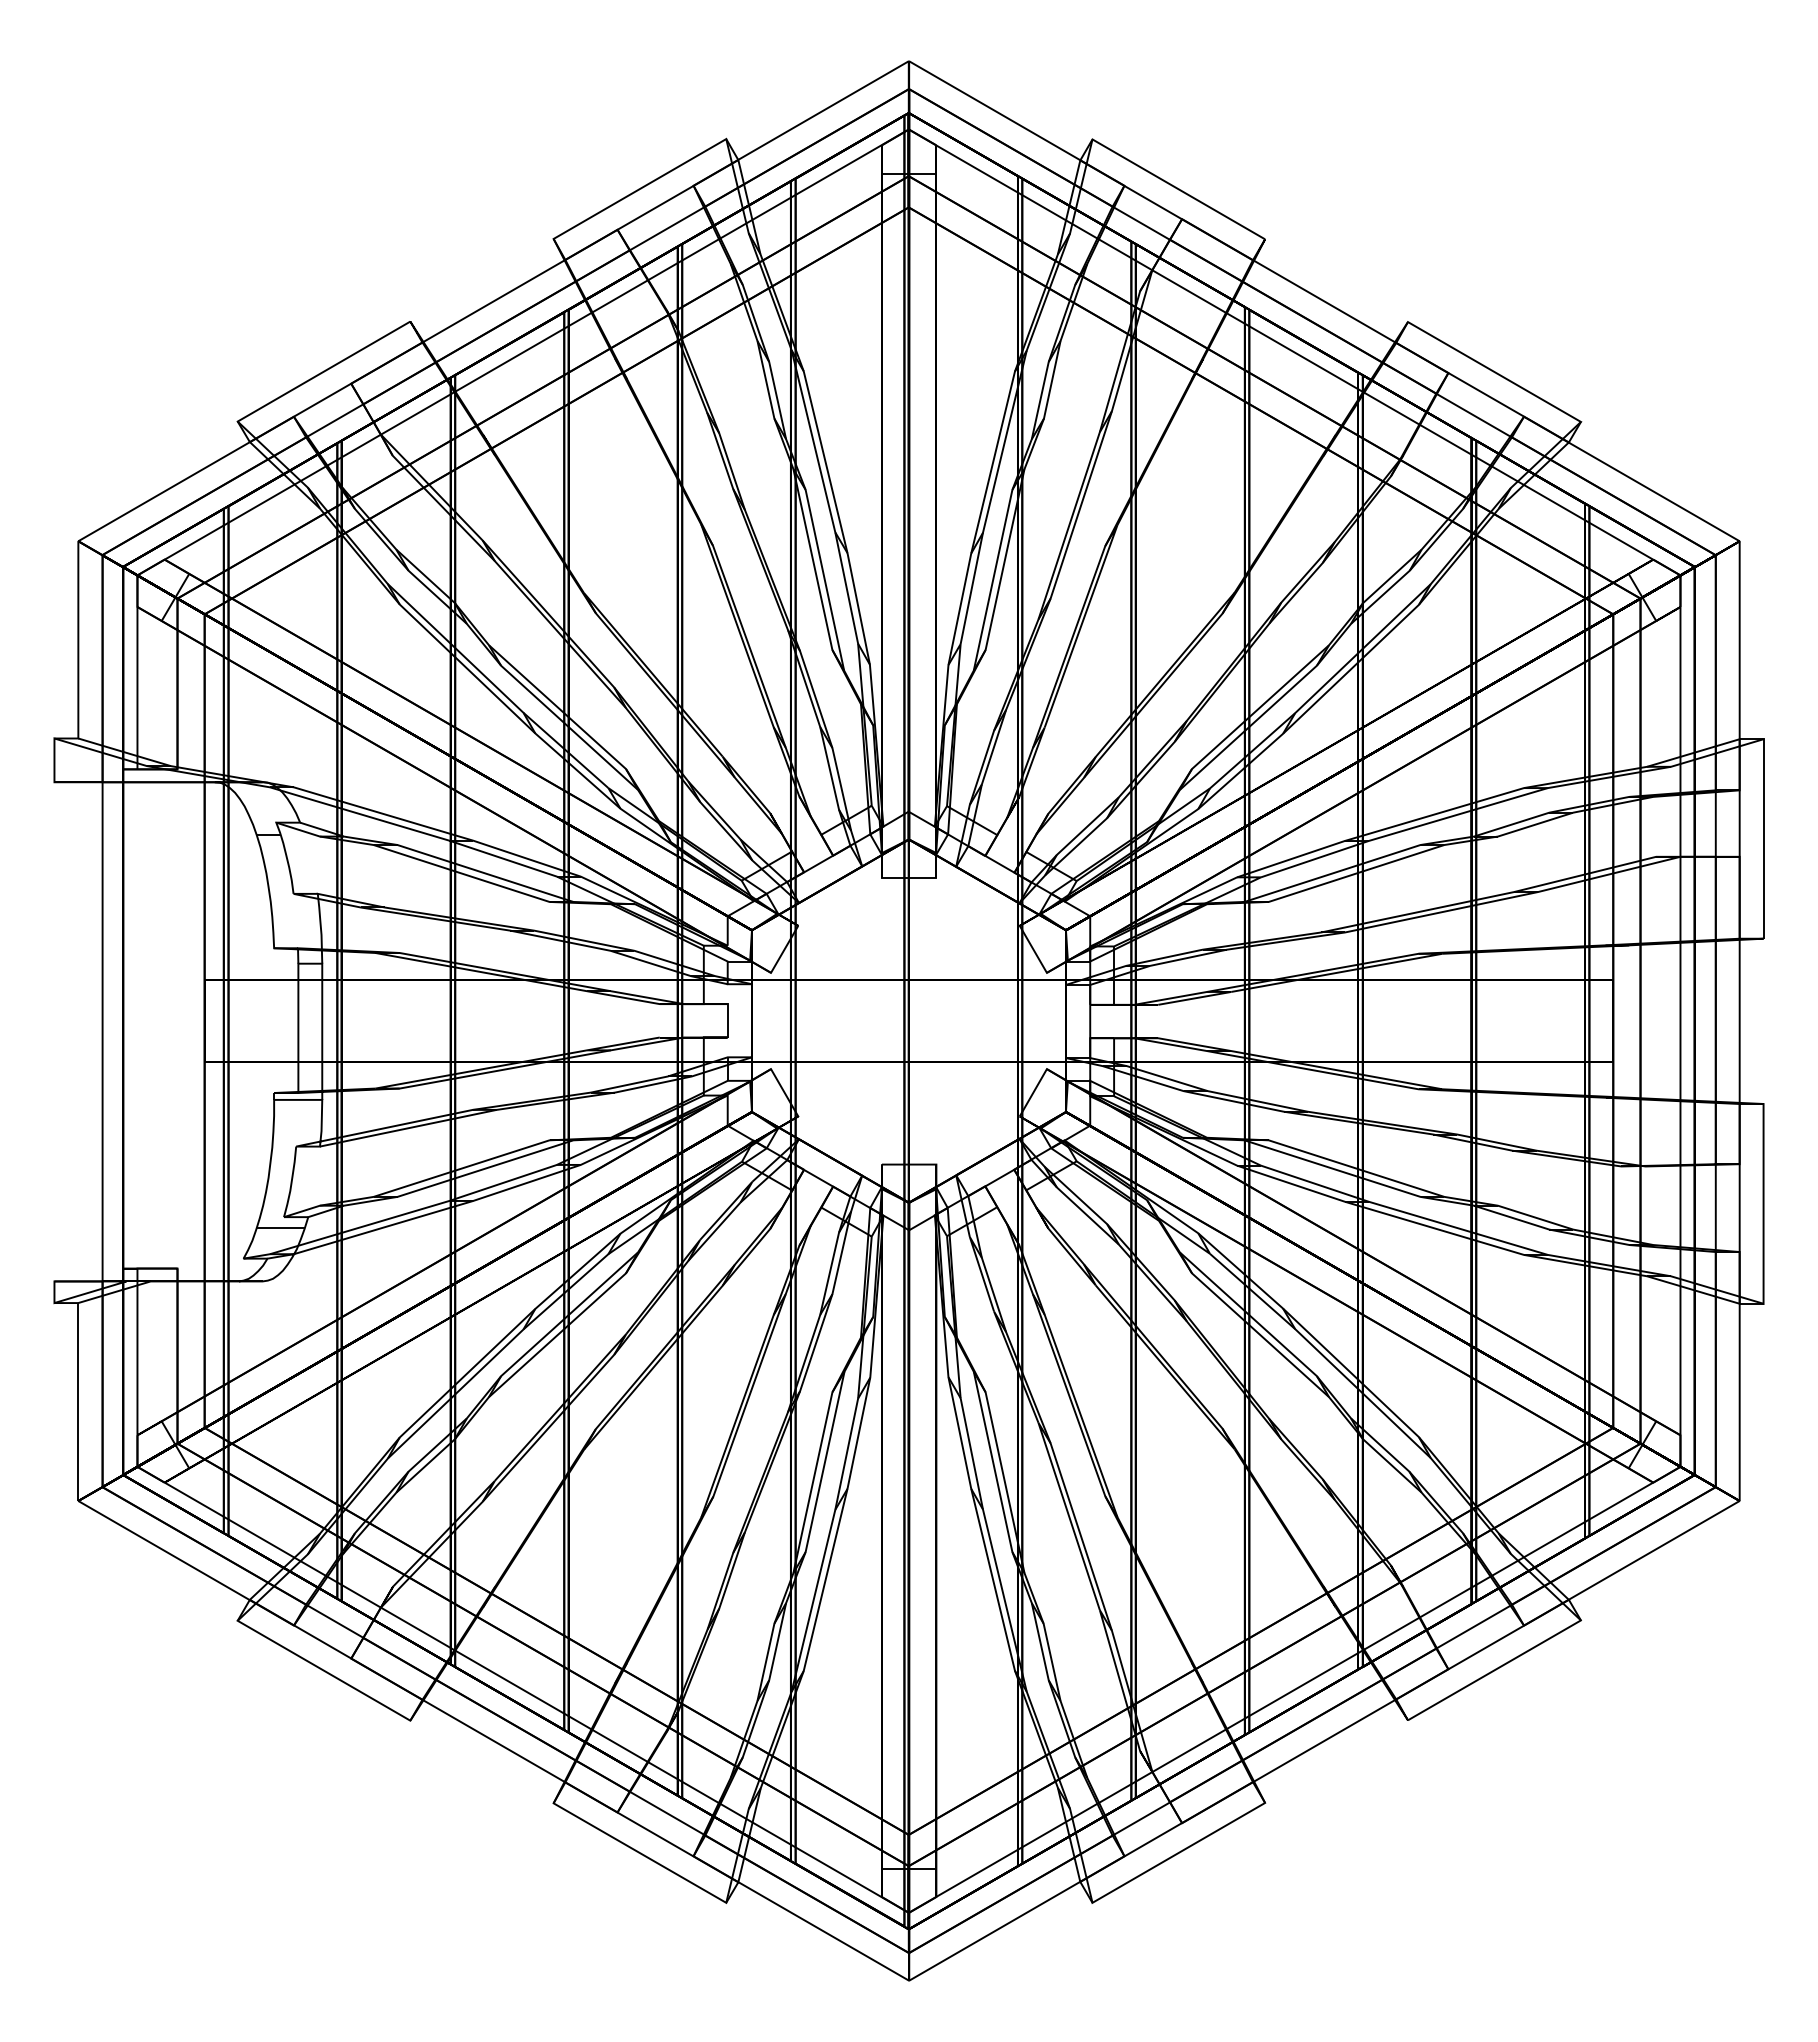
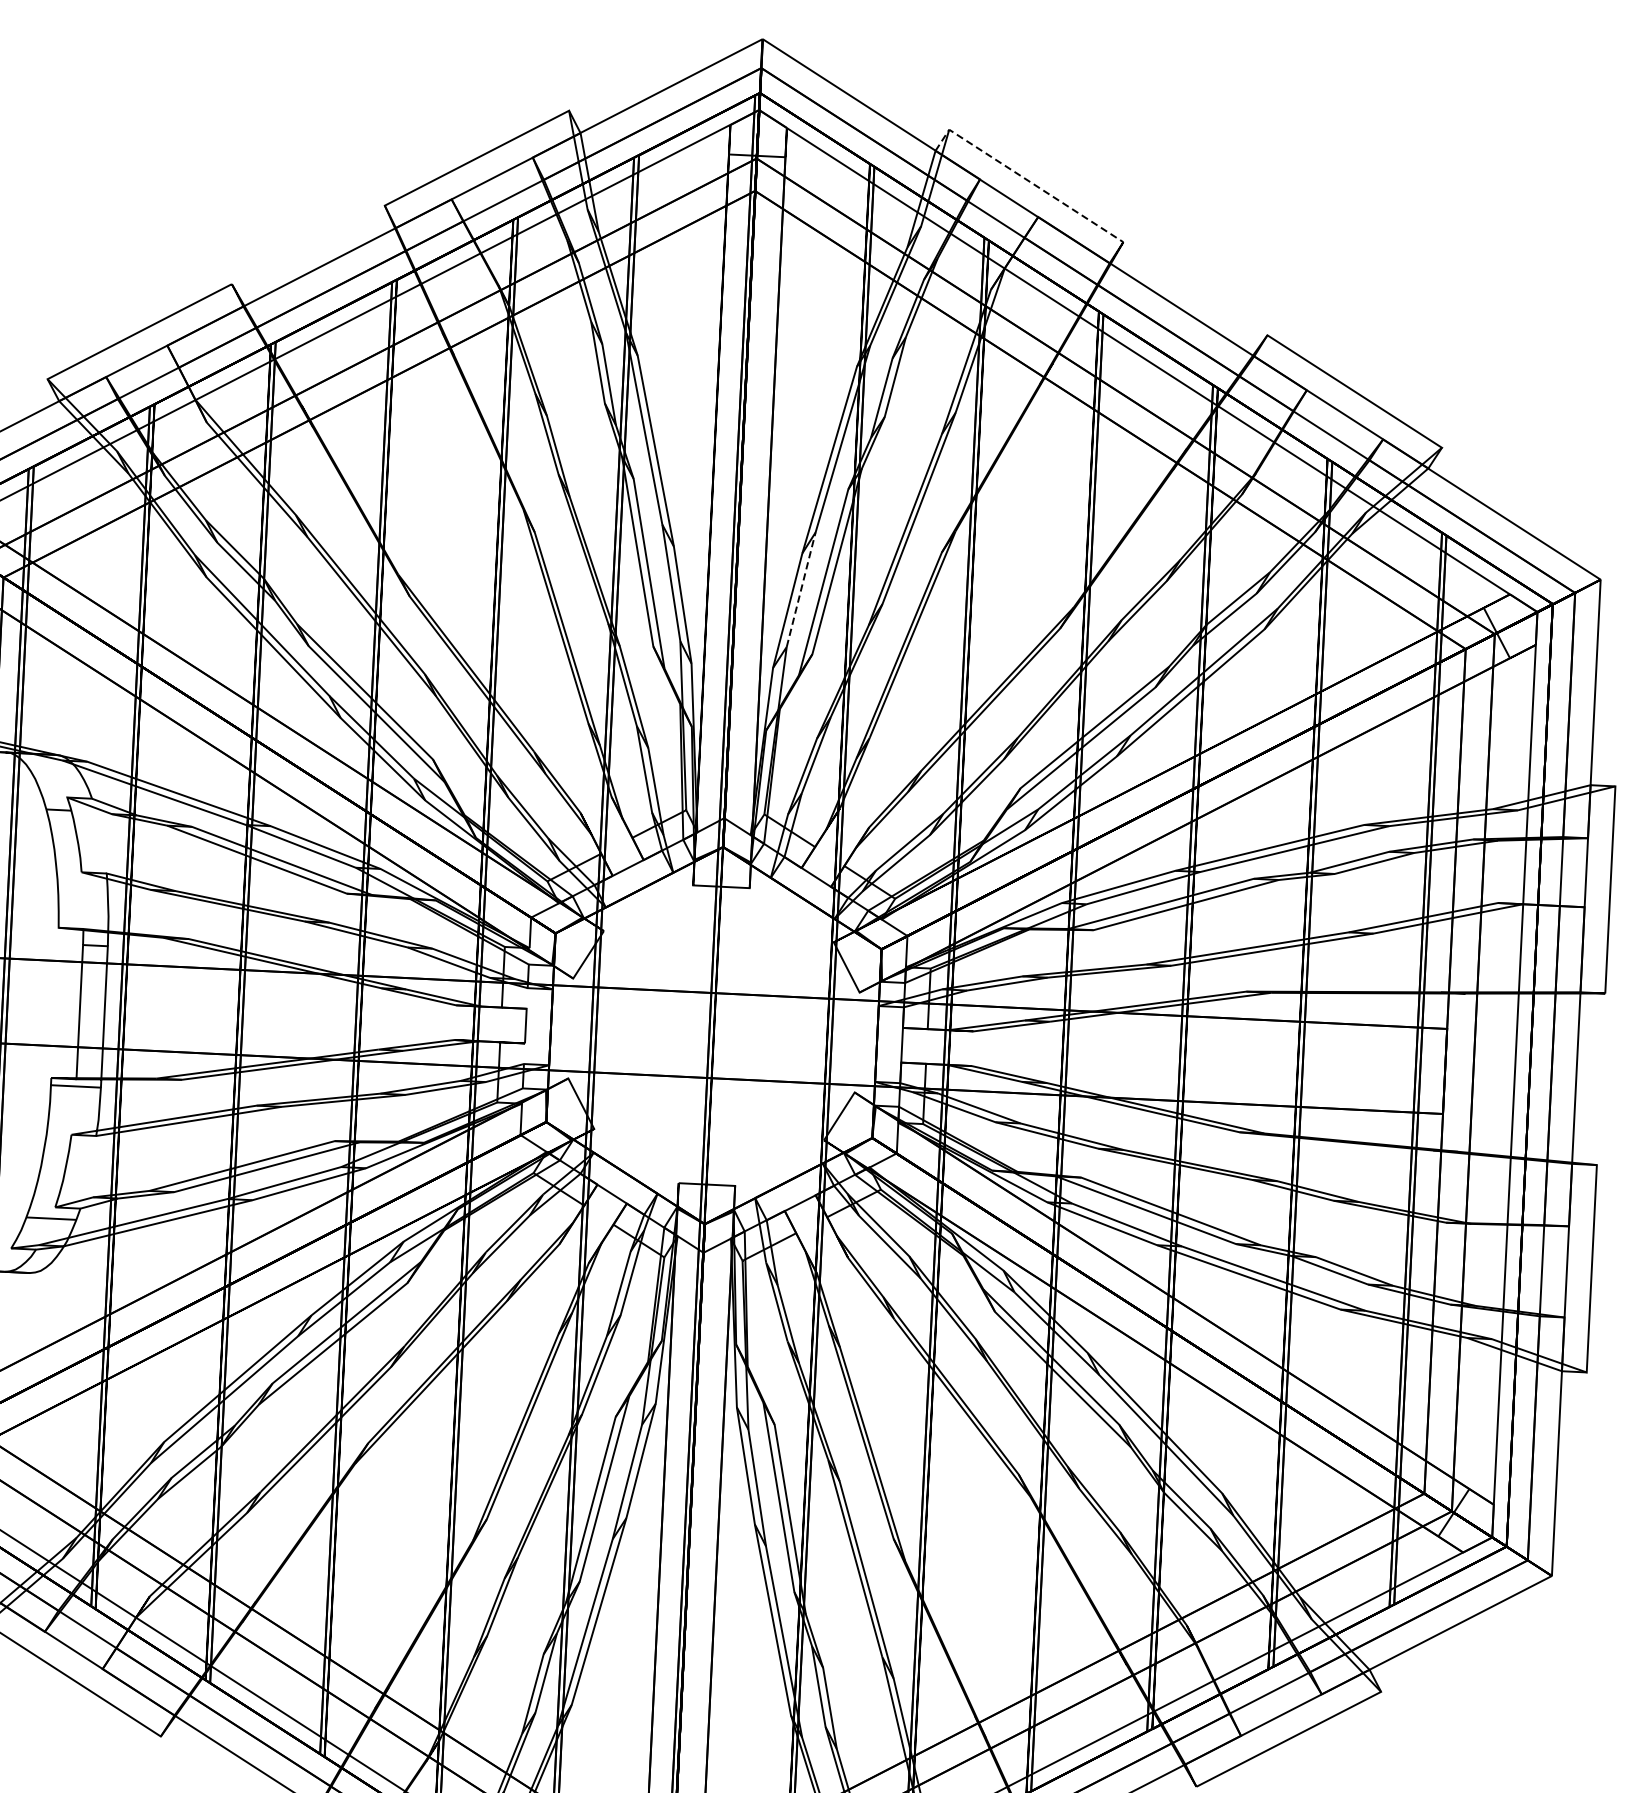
line: (1167, 182) -> (1024, 178), solid -> dashed
line: (971, 588) -> (800, 589), solid -> dashed

